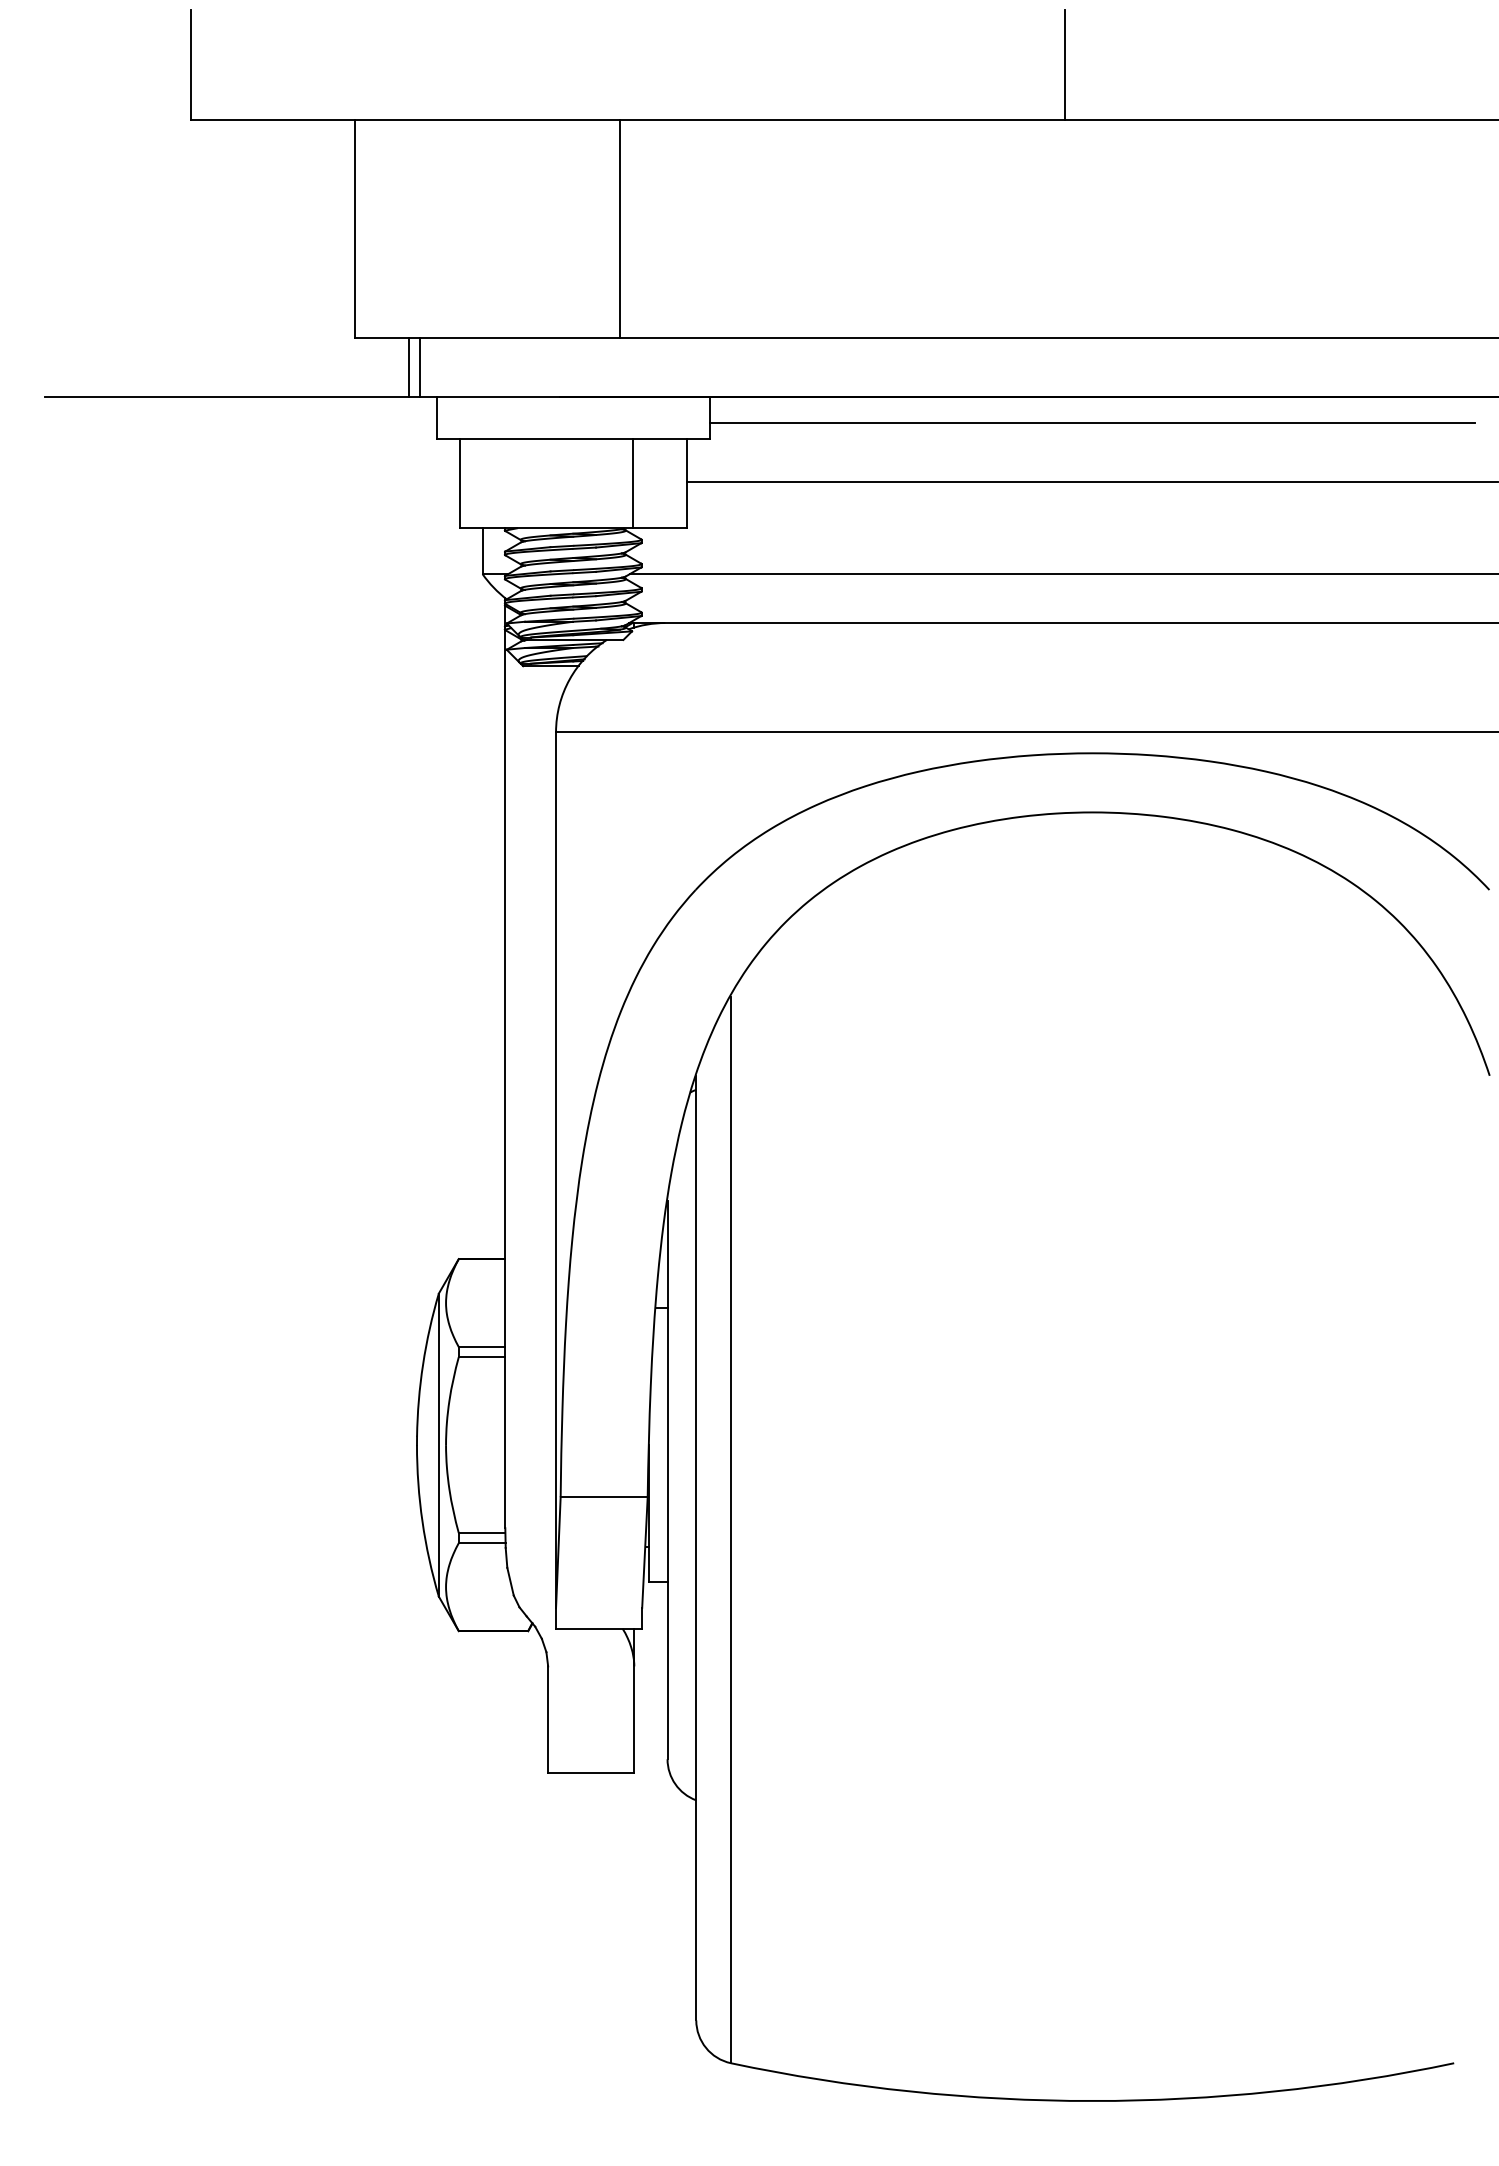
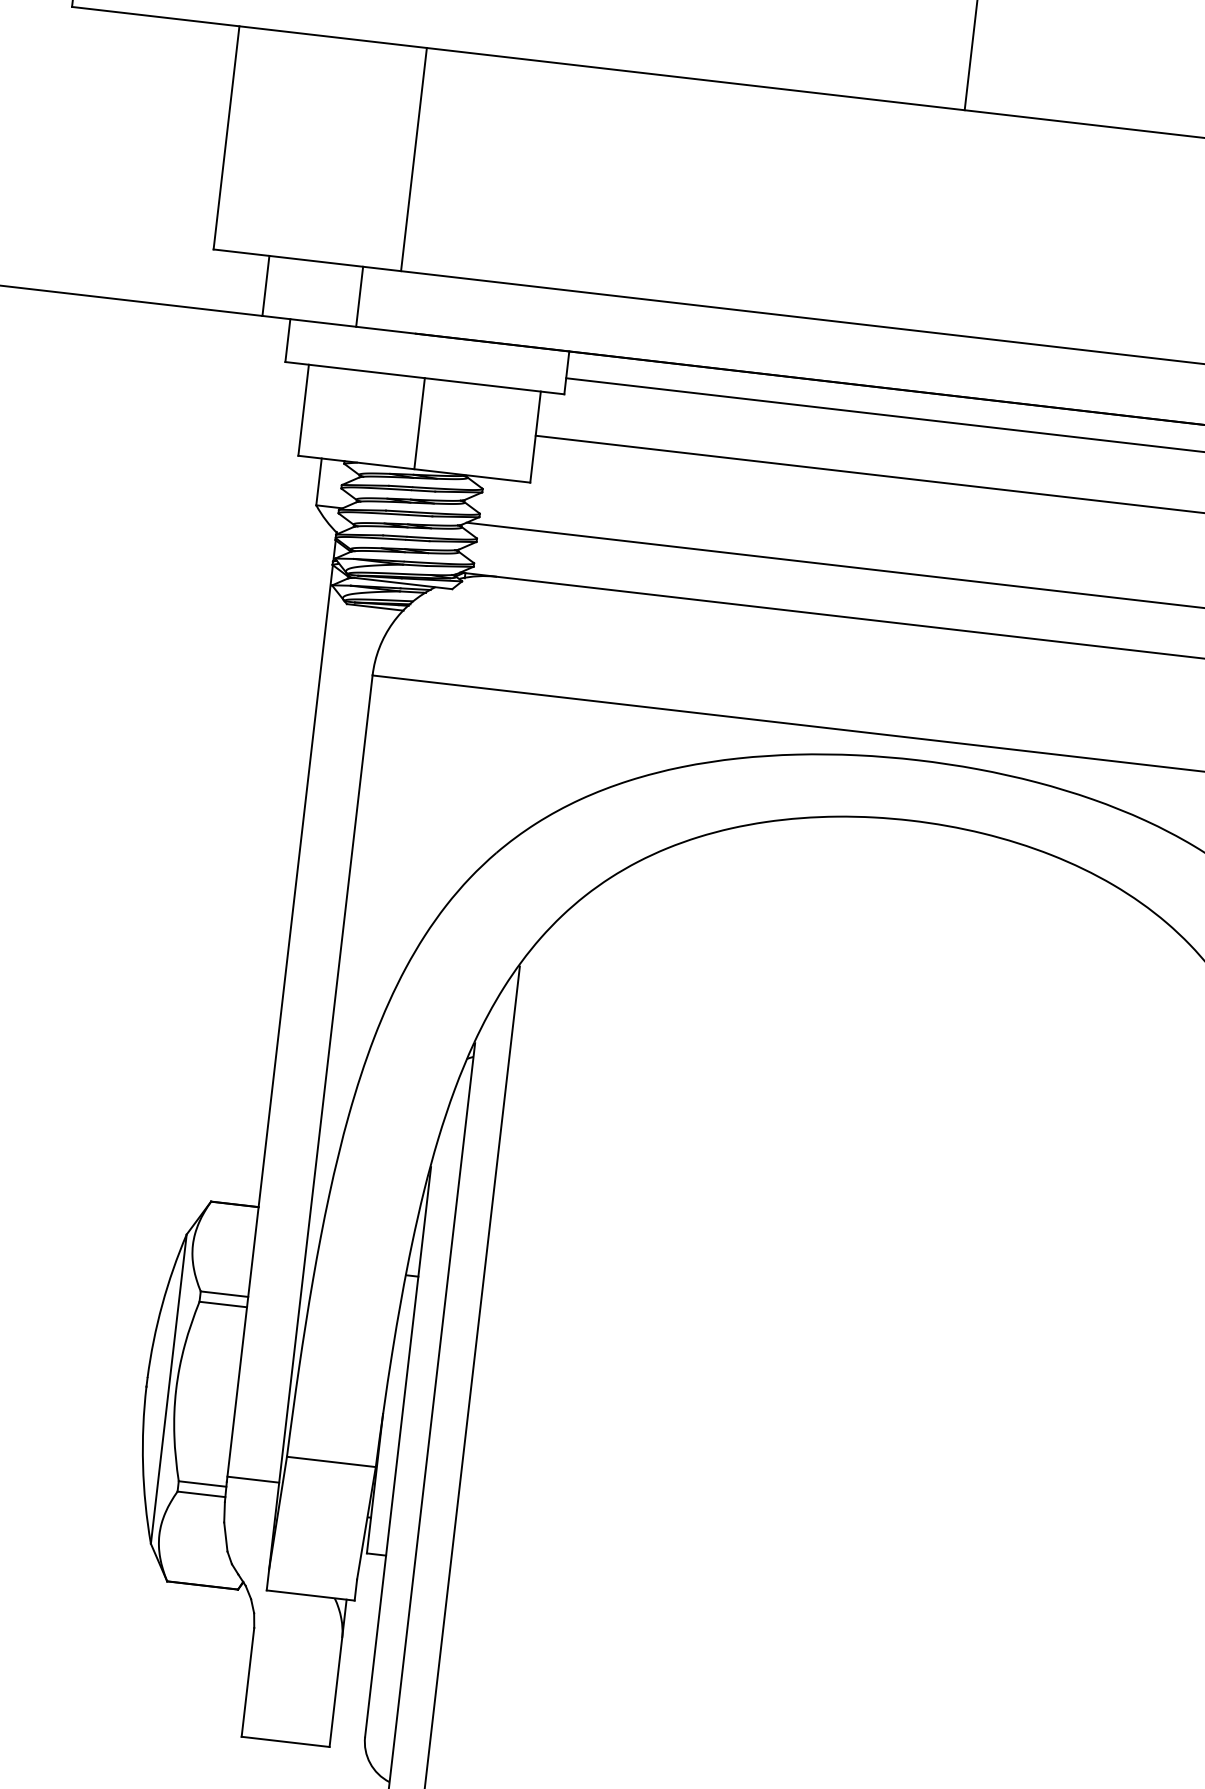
line: (620, 228) -> (414, 159), moved
line: (420, 367) -> (360, 296), moved
line: (633, 483) -> (419, 423), moved
line: (530, 1523) -> (253, 1479), added

